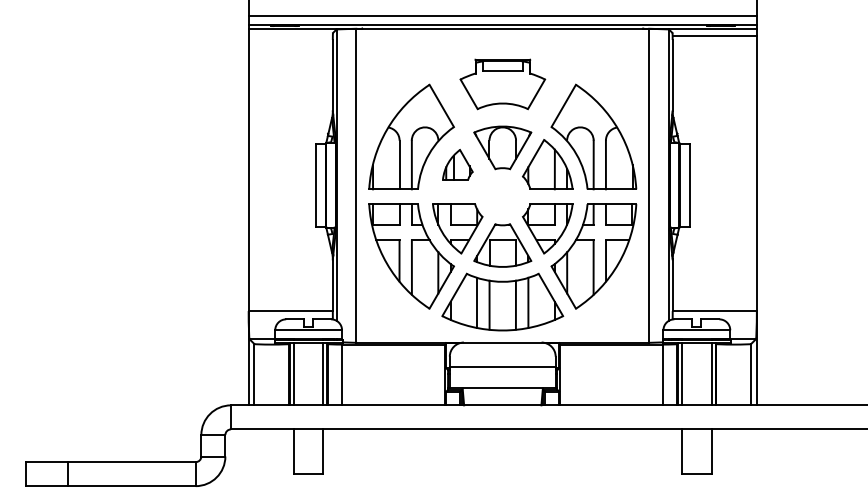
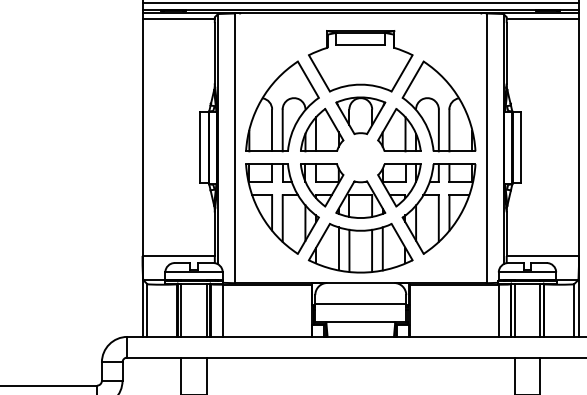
line: (290, 35) -> (178, 19), added
part: (502, 84) -> (360, 61), size x1.43
part: (457, 164) -> (321, 130), size x1.67

